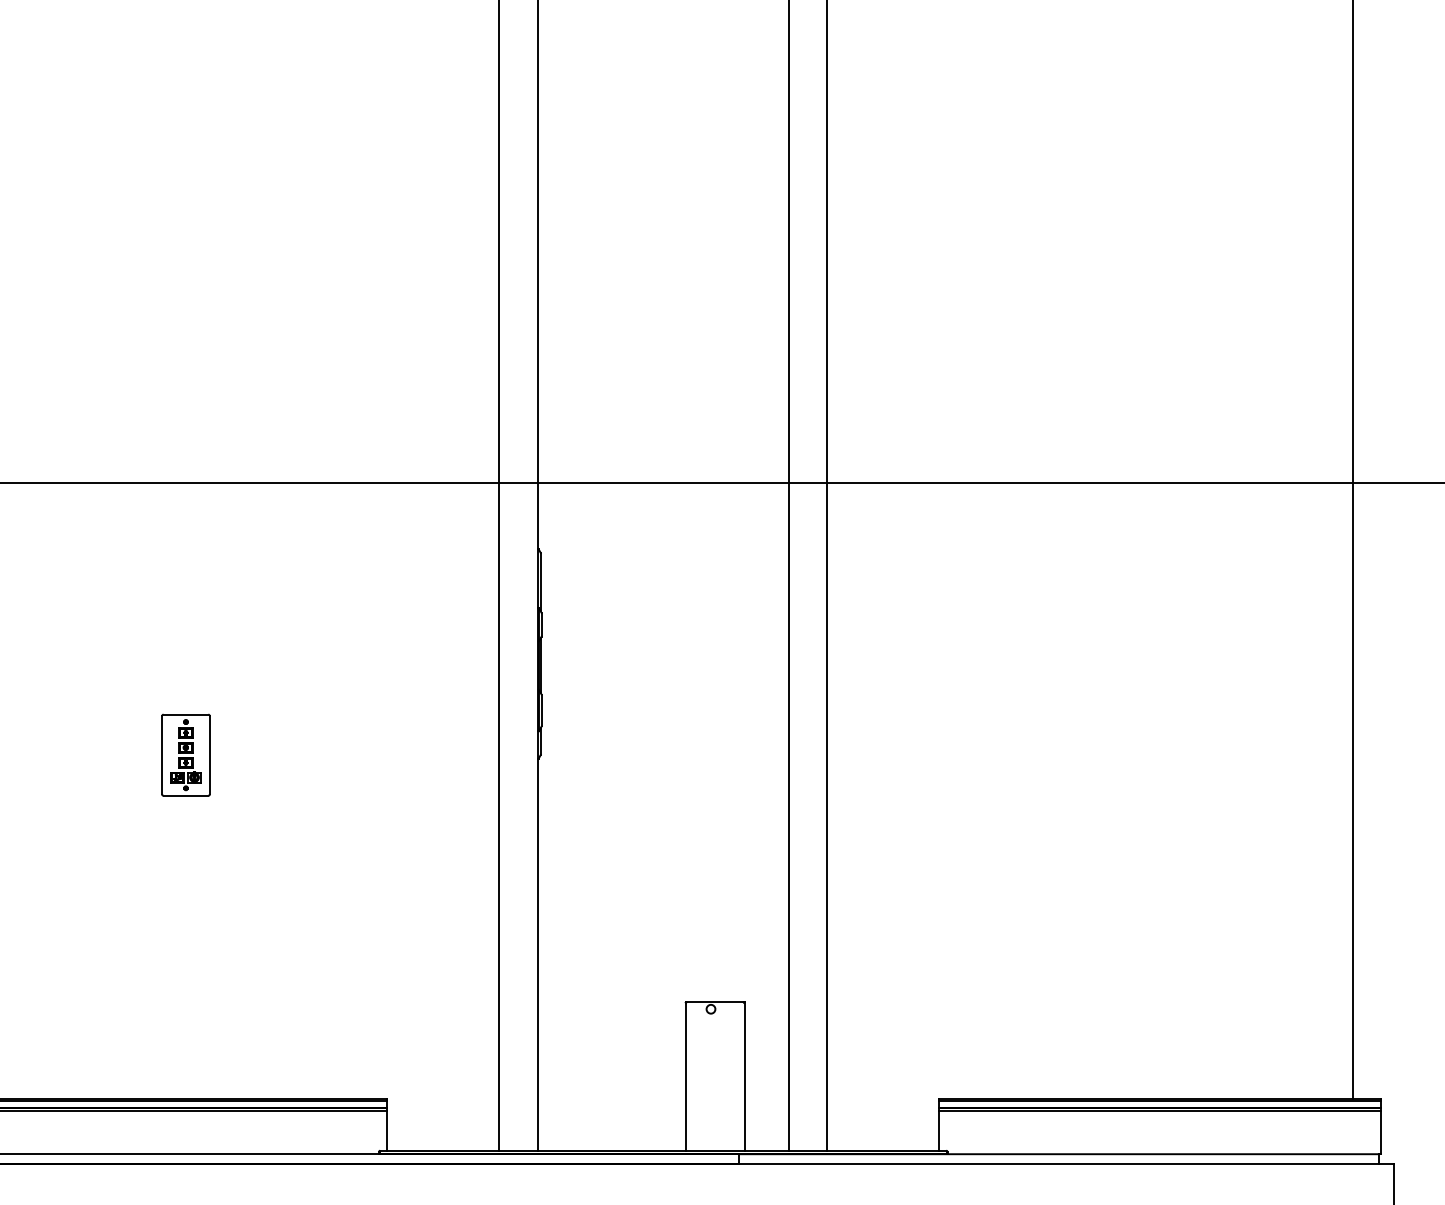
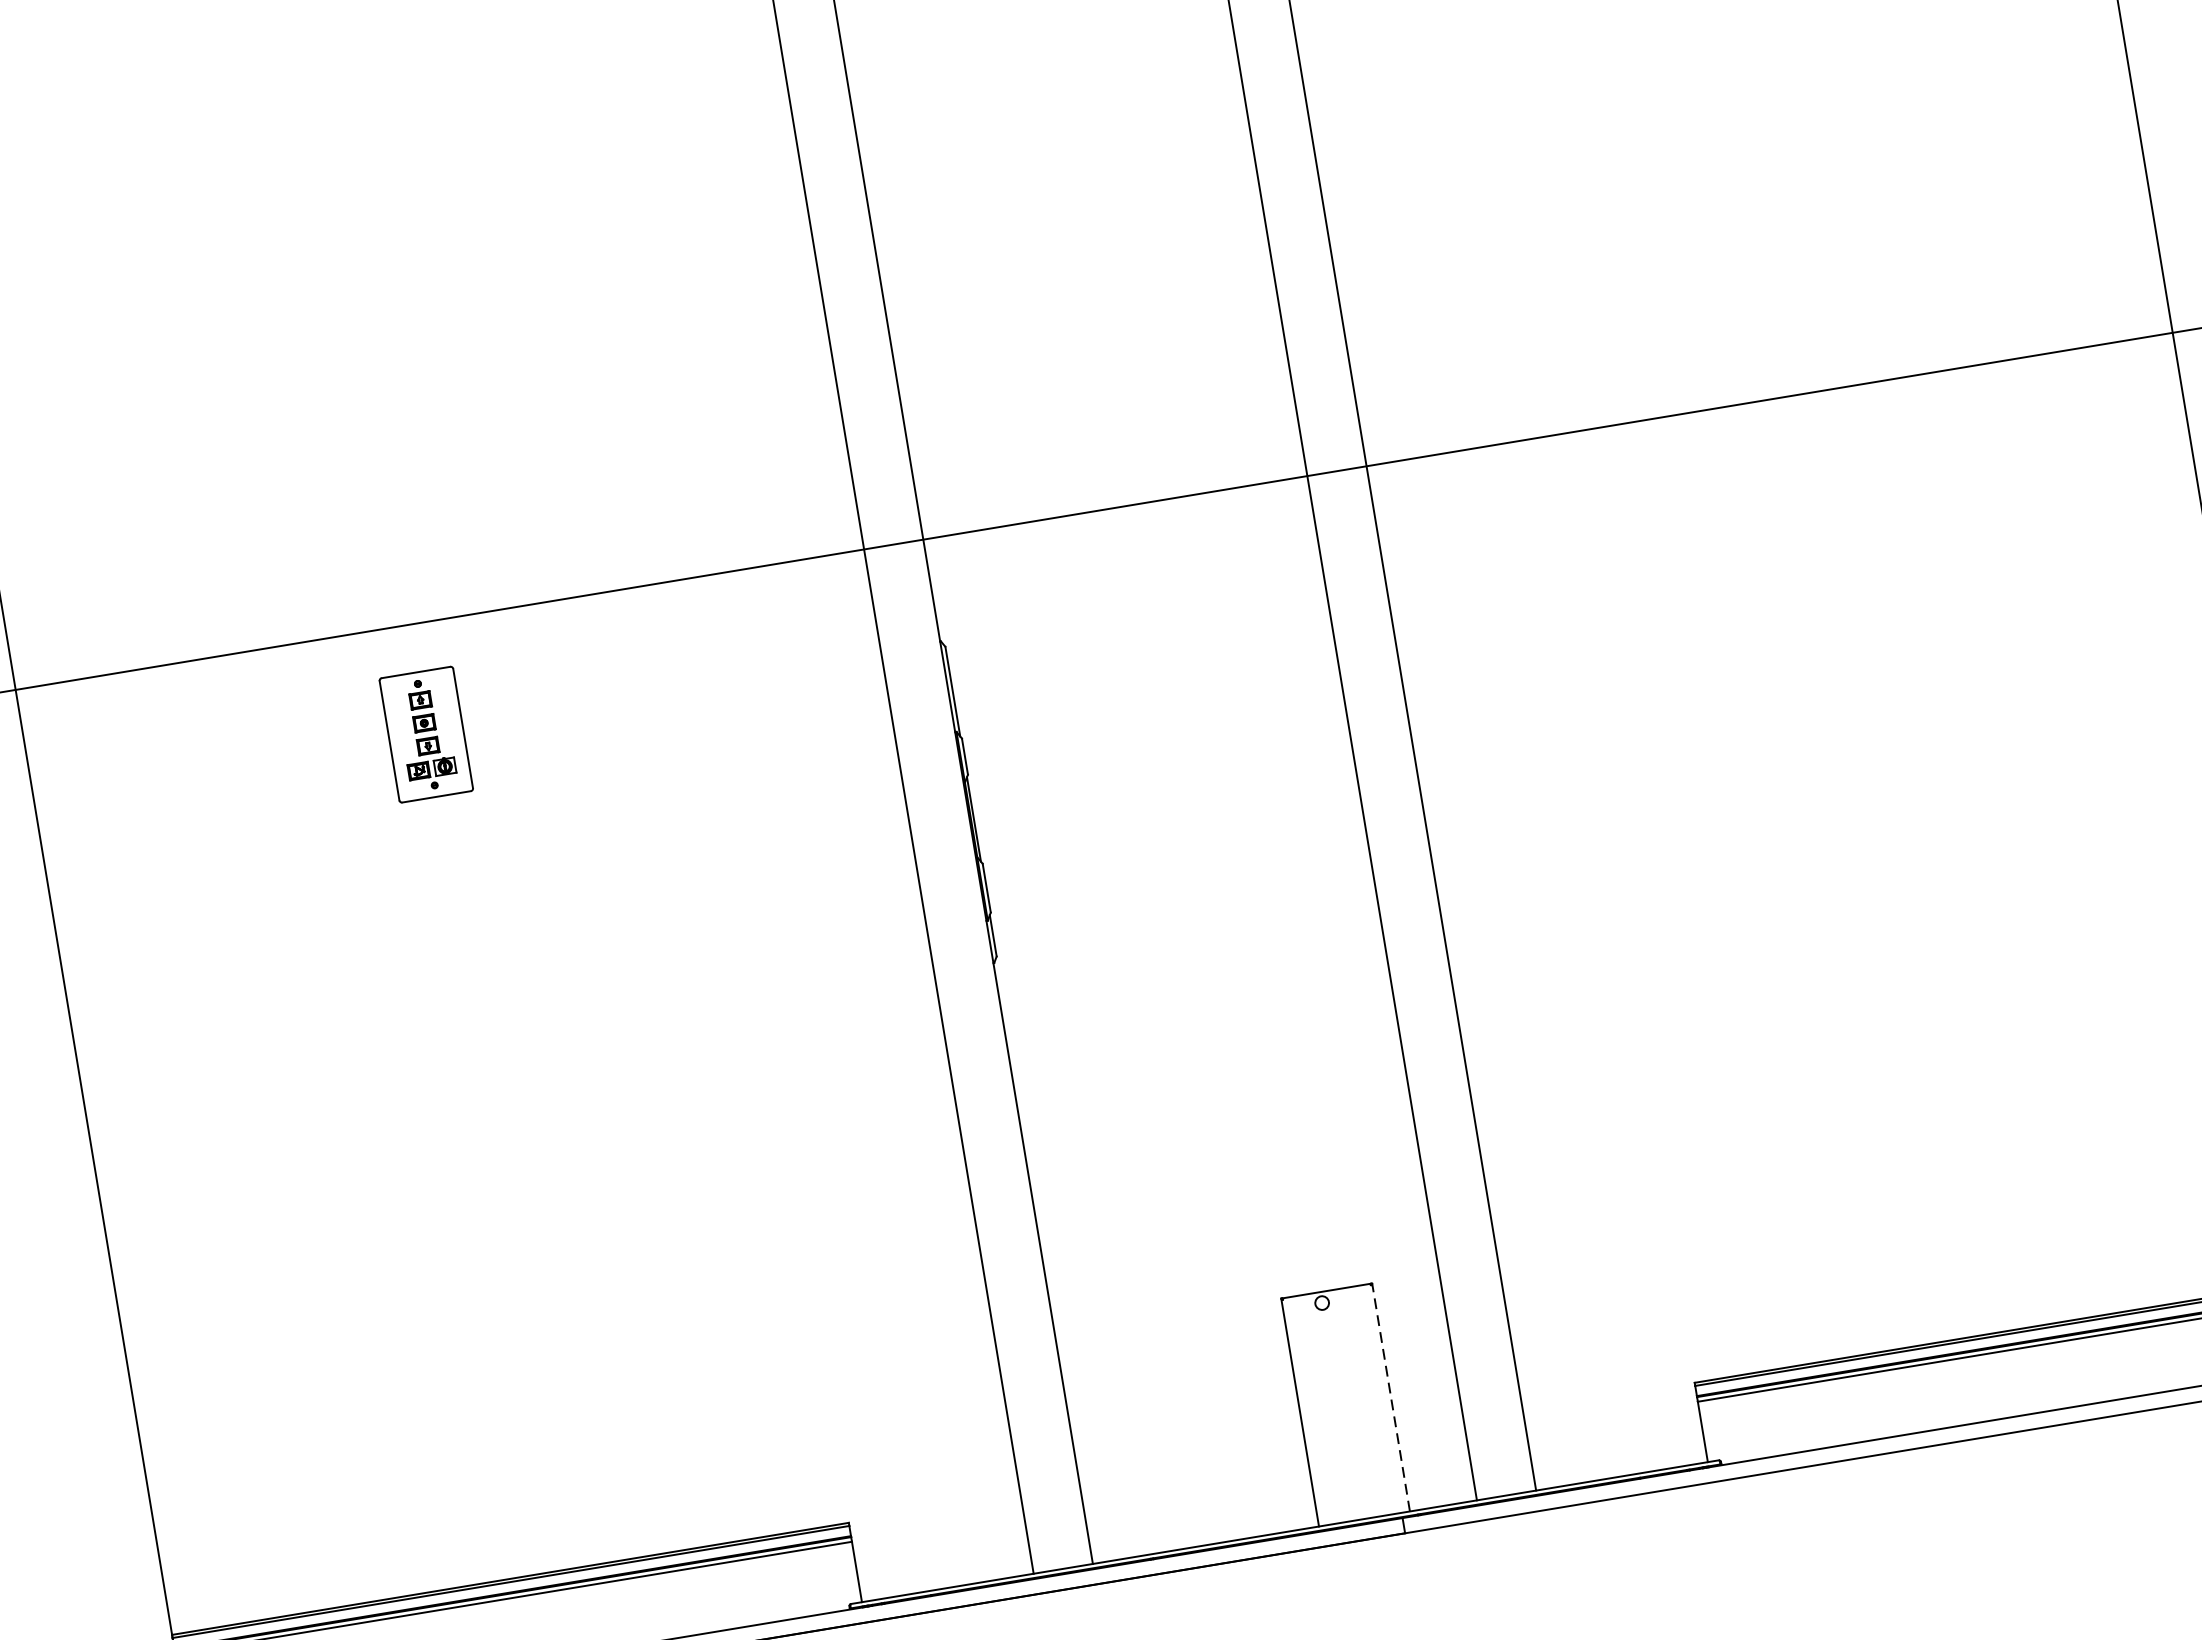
part: (185, 754) -> (425, 733), moved
line: (744, 1075) -> (1390, 1396), solid -> dashed

